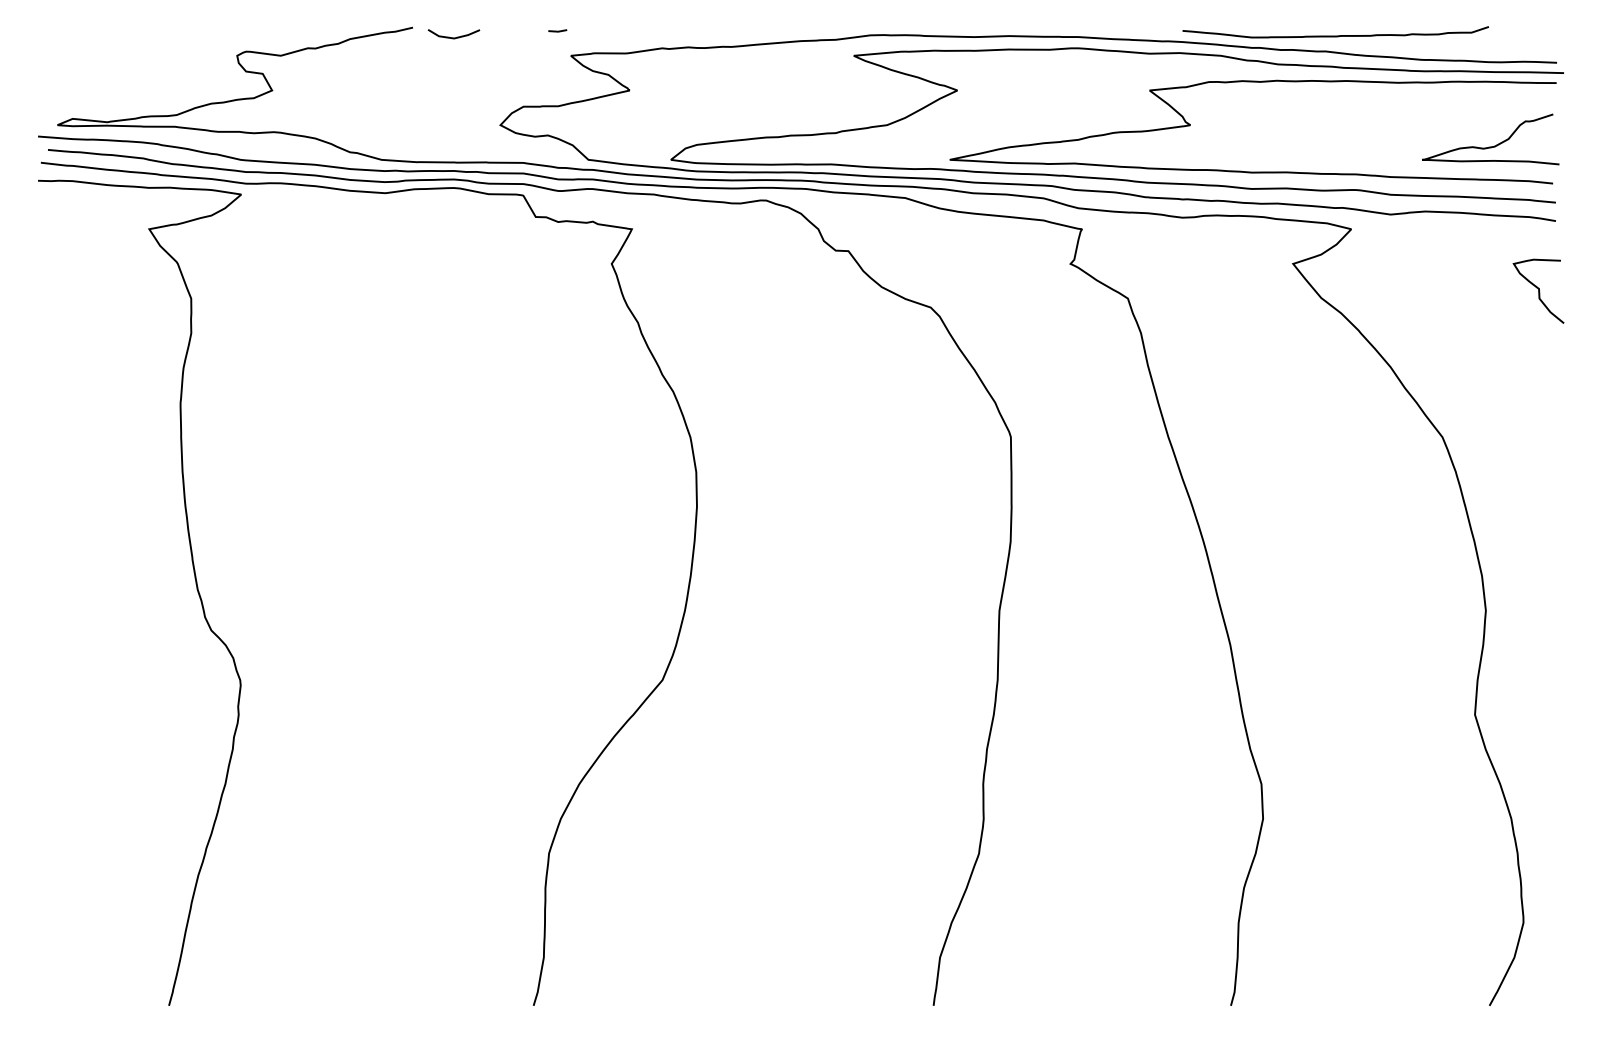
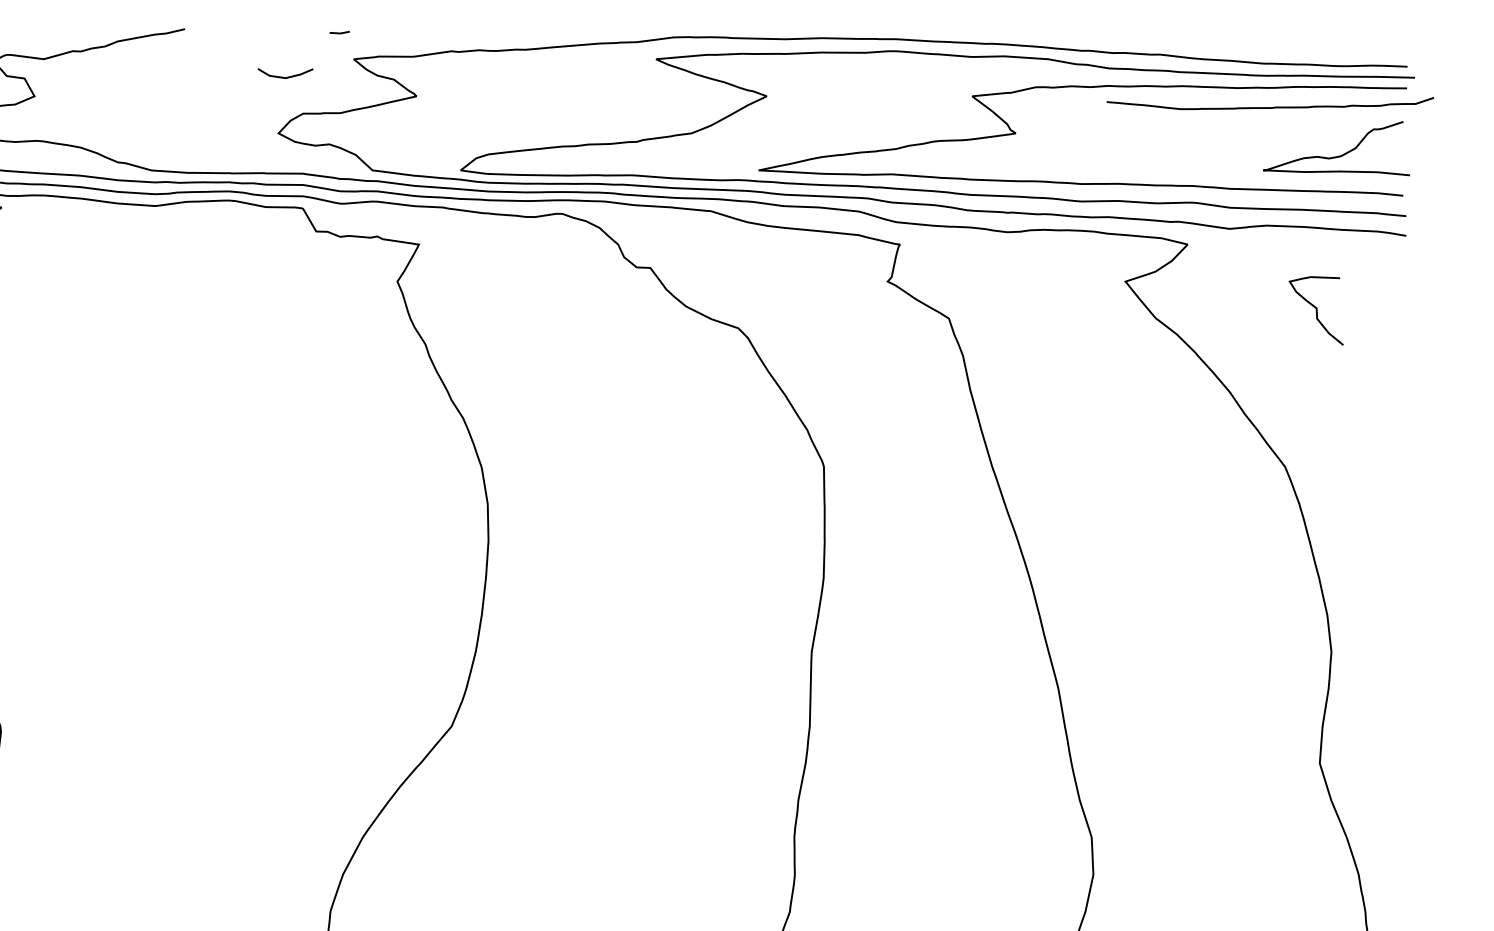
curve: (1335, 35) -> (1270, 107), moved
line: (454, 37) -> (286, 77), moved
curve: (1538, 290) -> (1316, 310), moved

